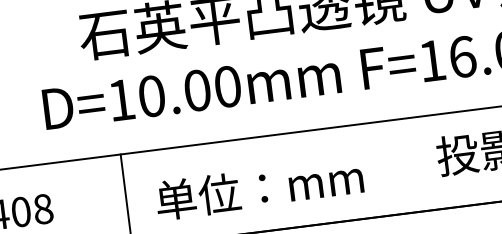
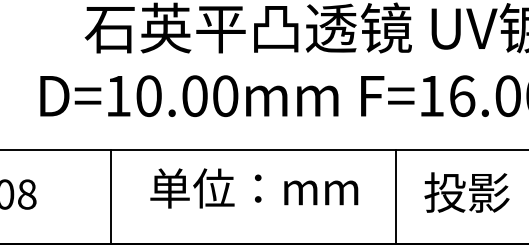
line: (409, 165) -> (395, 196), added
text: (259, 188) -> (254, 188), moved

